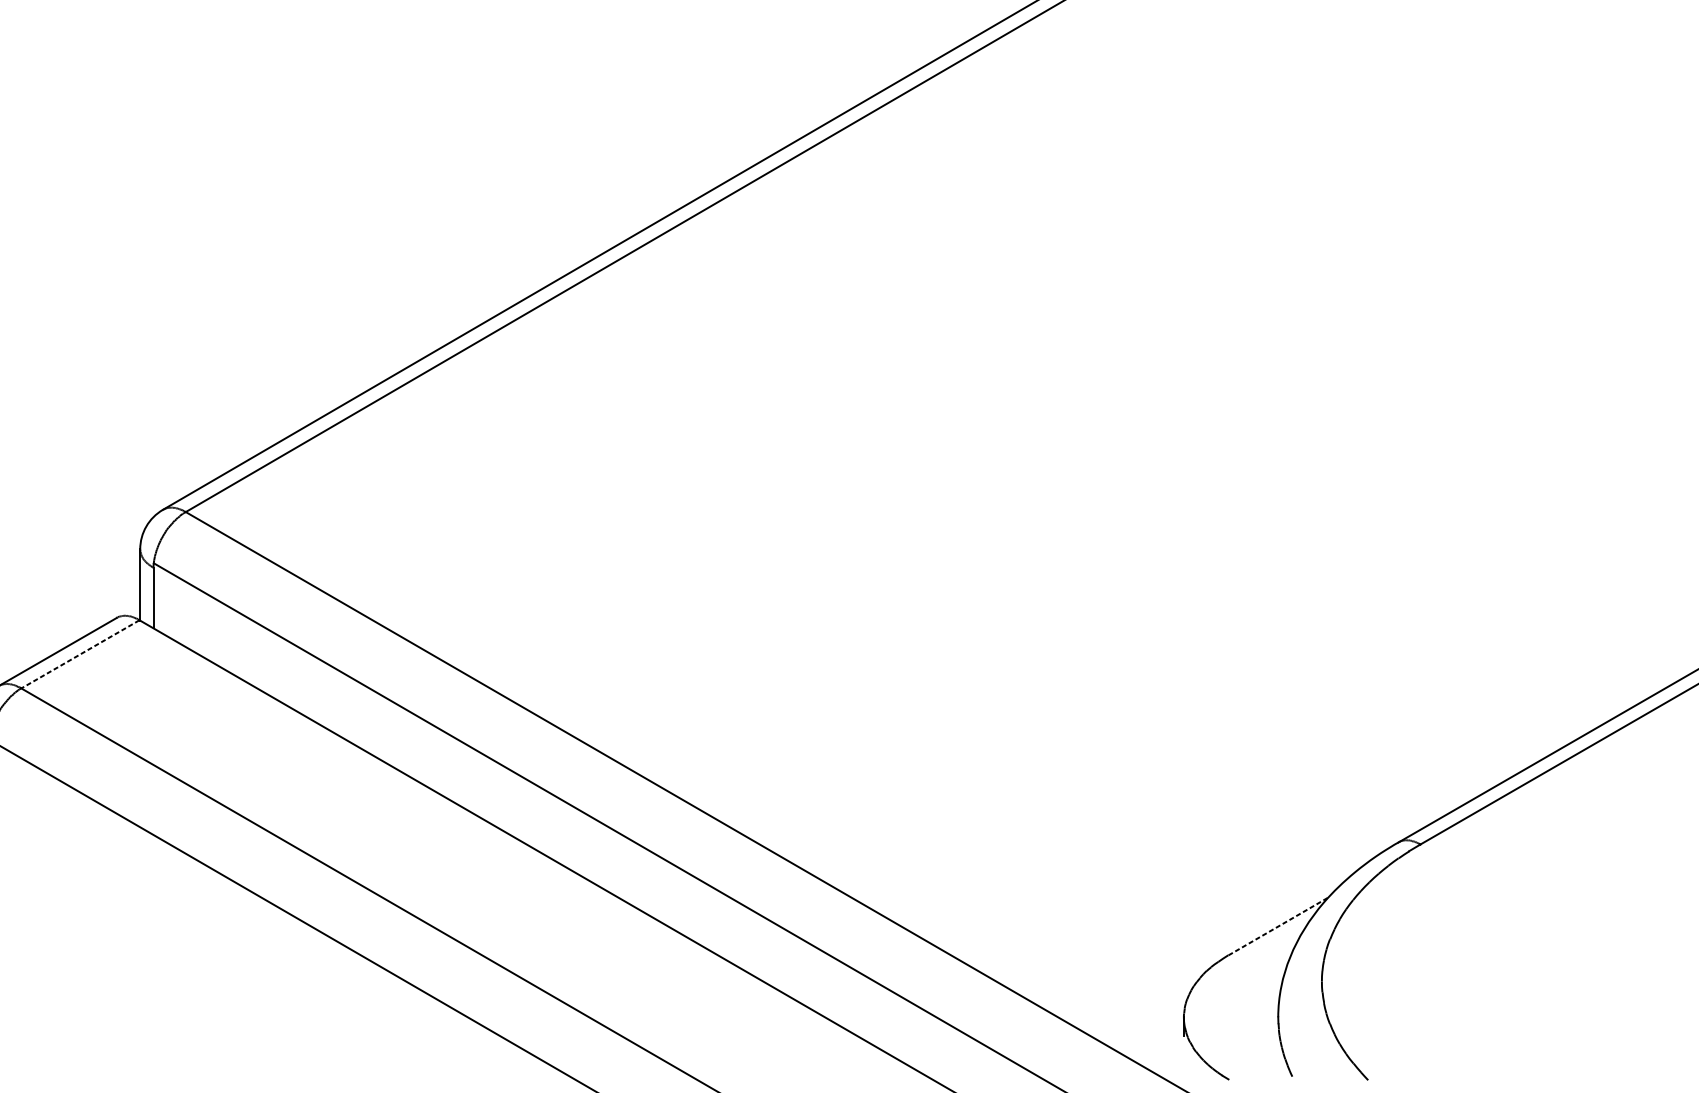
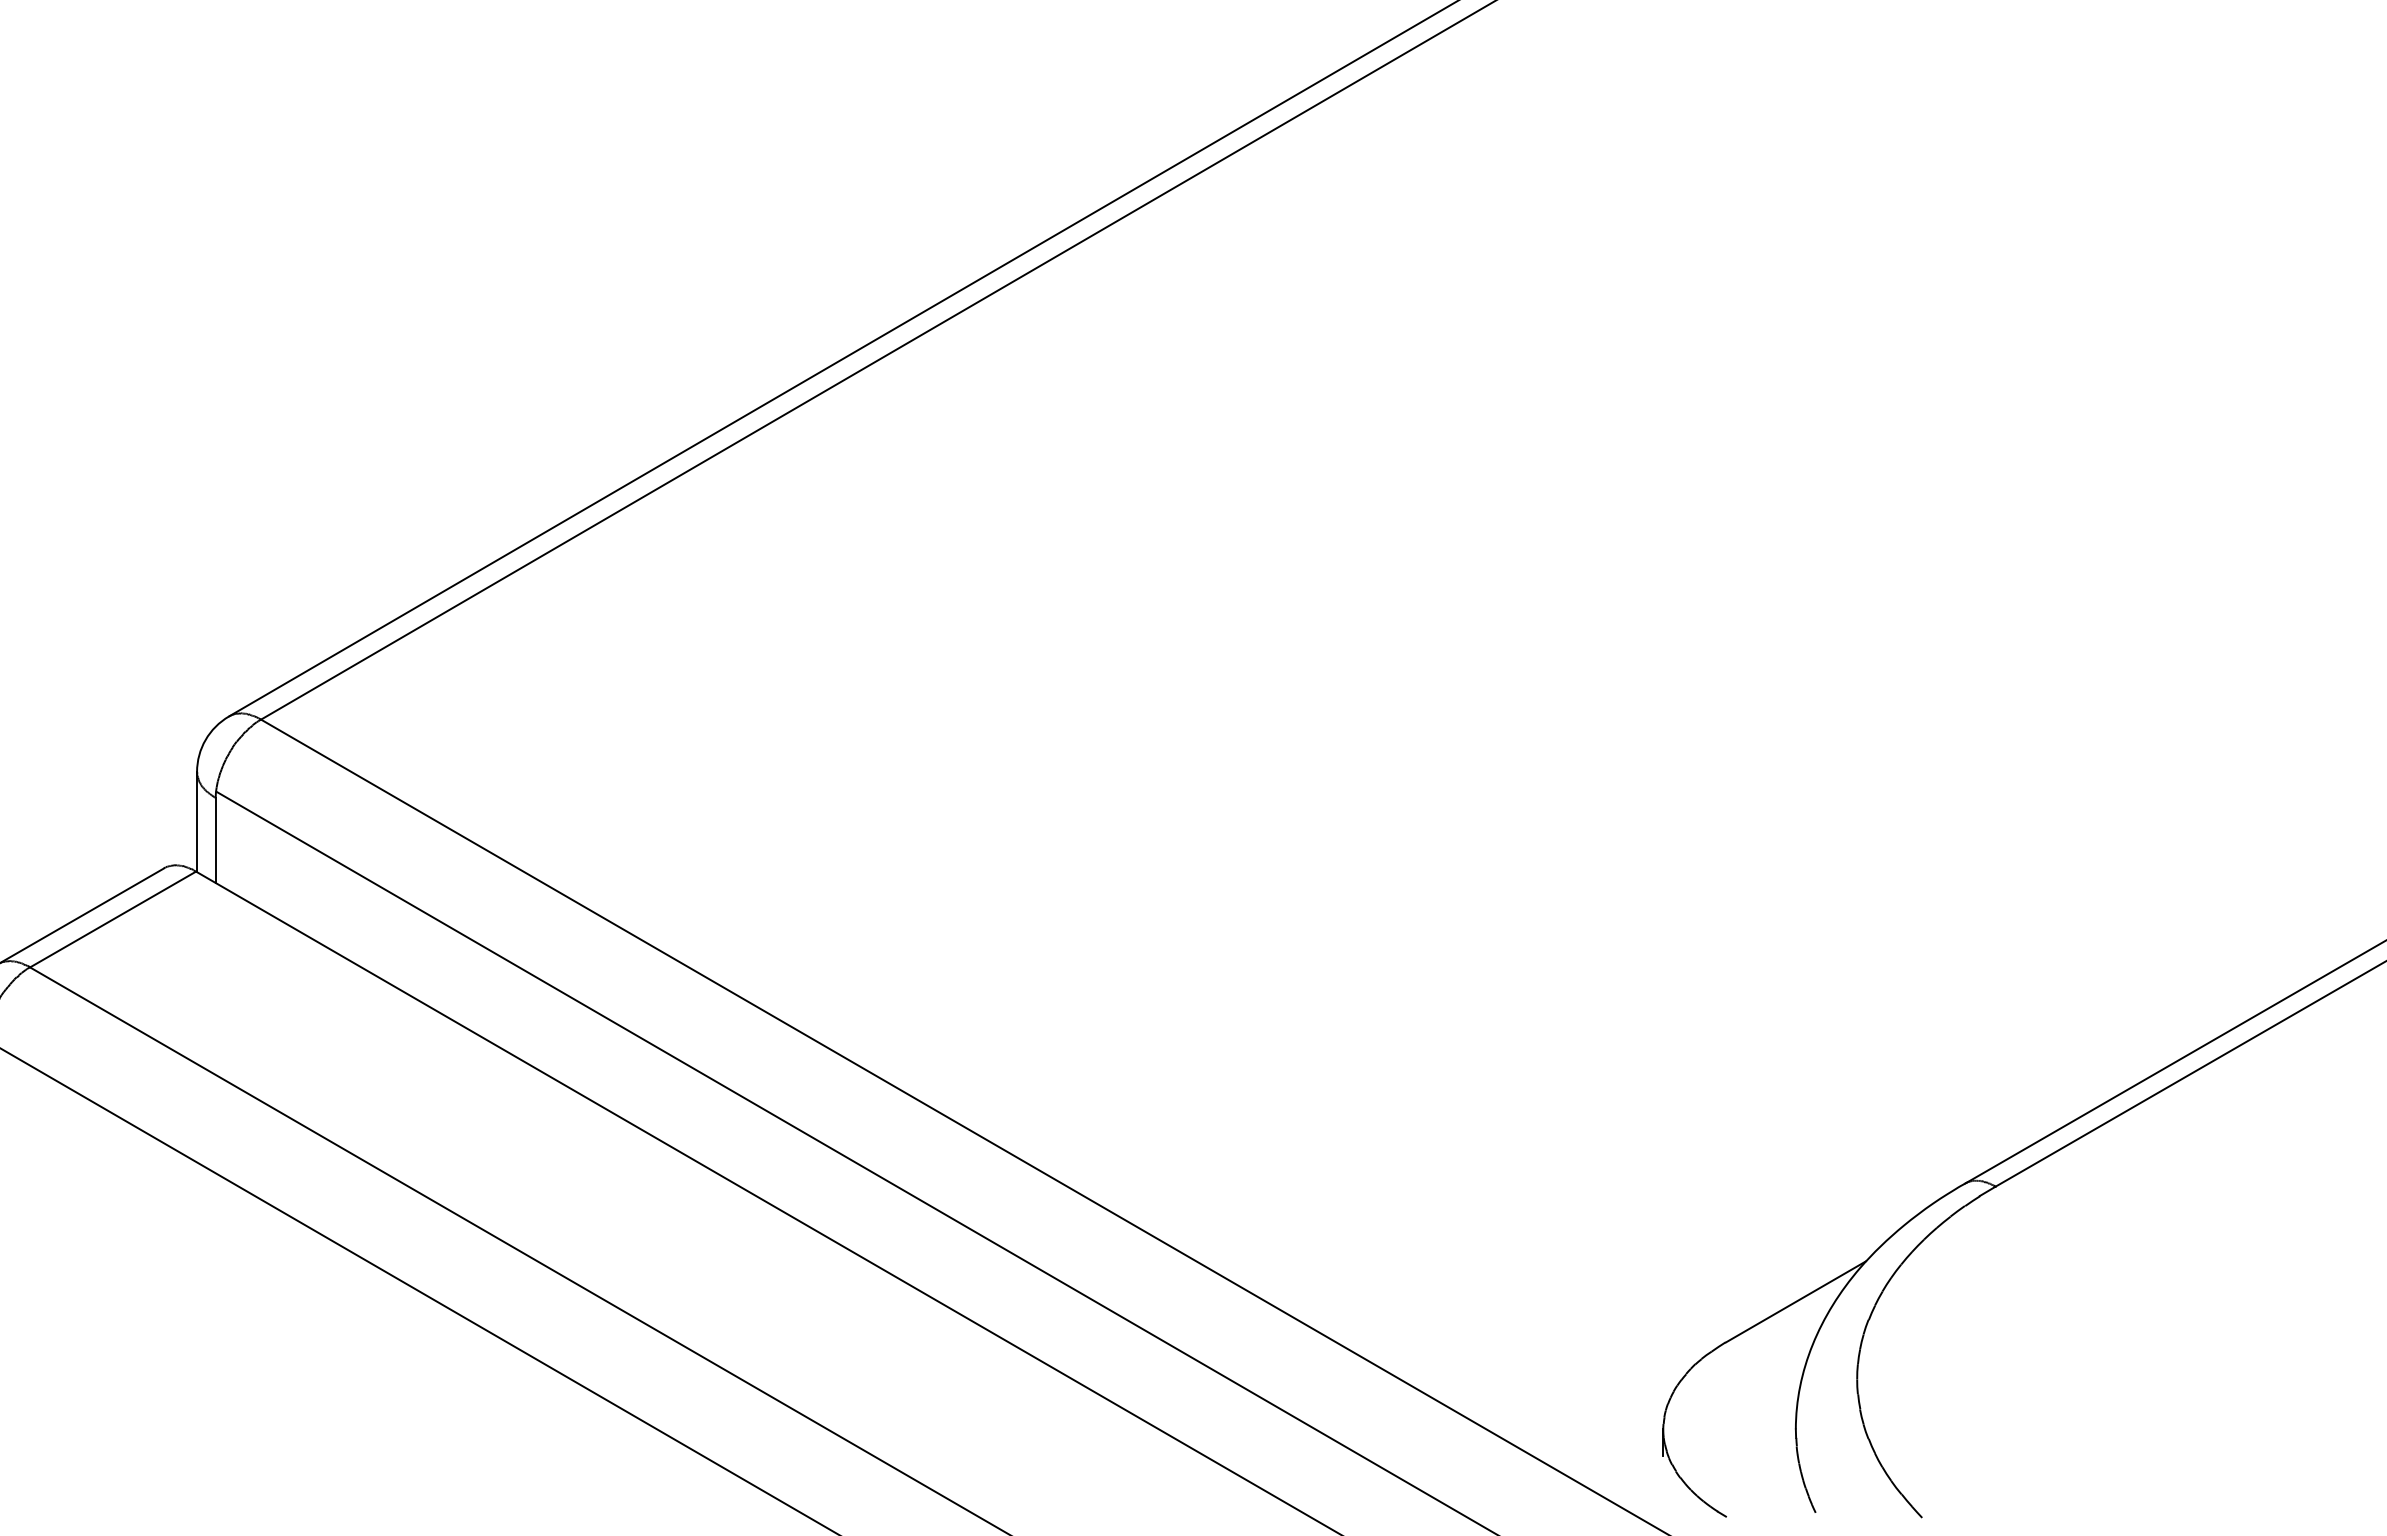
line: (80, 654) -> (113, 919), dashed -> solid
line: (1278, 926) -> (1795, 1301), dashed -> solid

